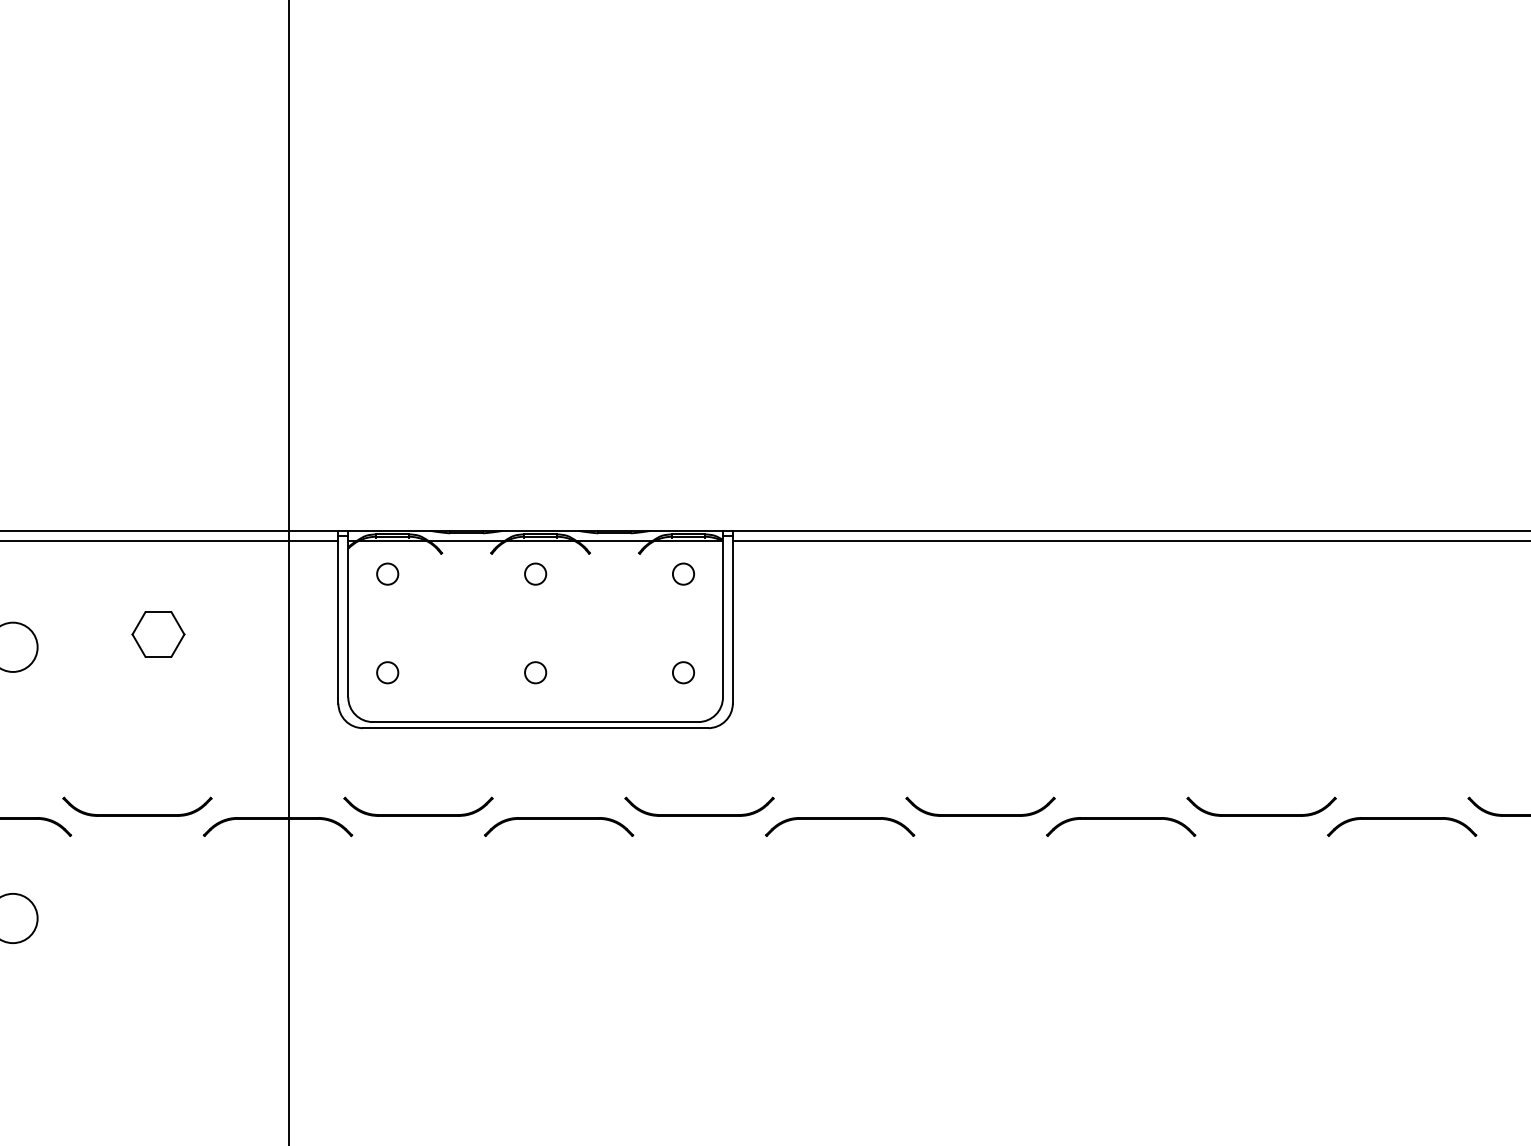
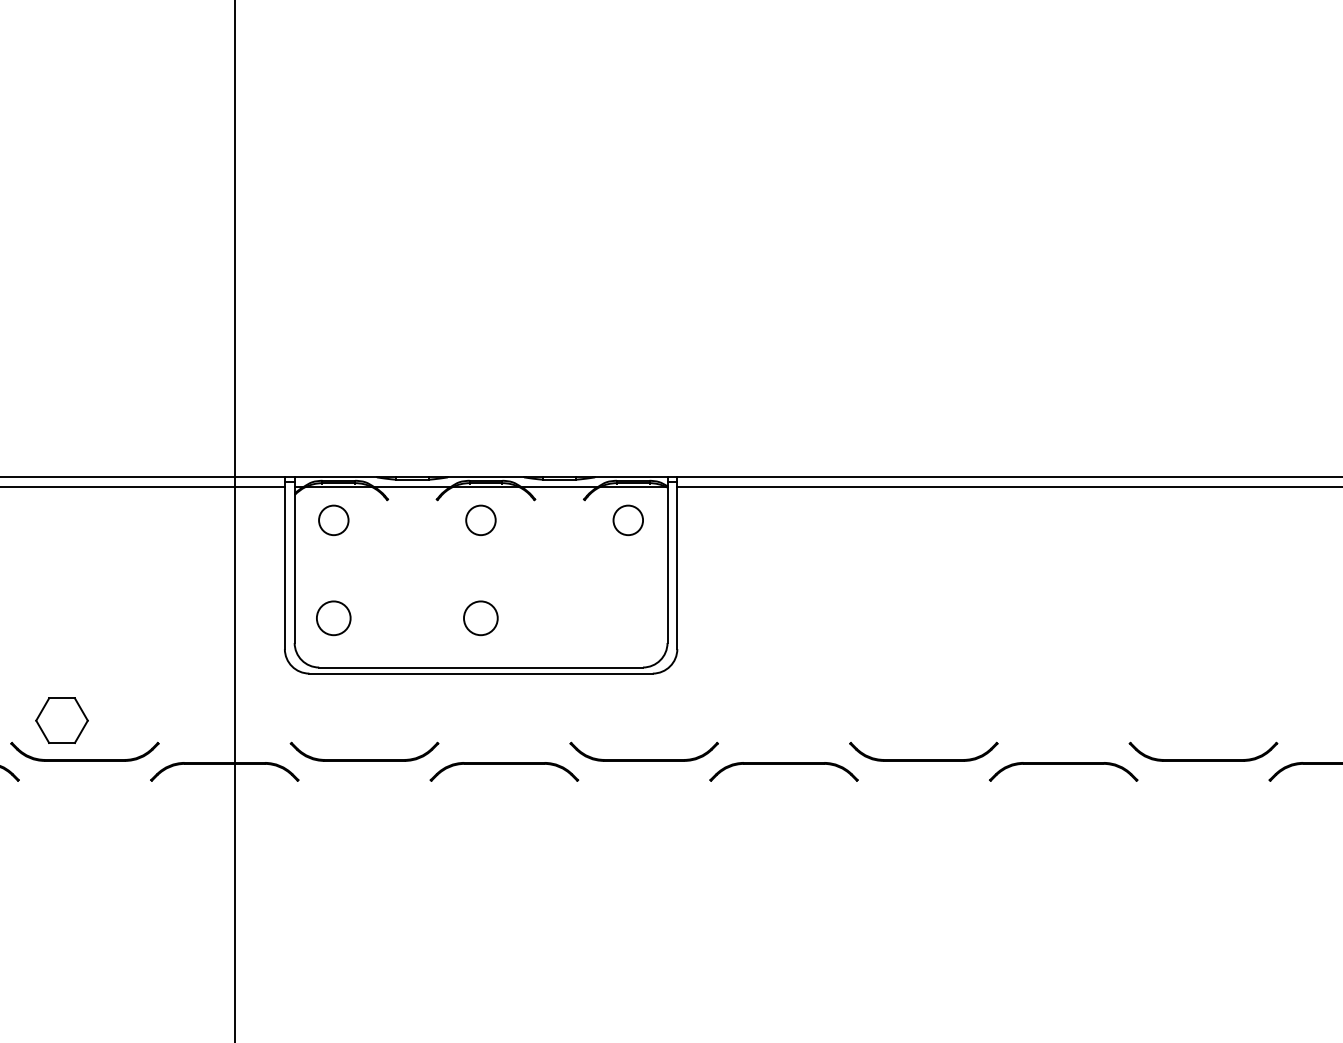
circle: (387, 573) -> (333, 519), size x1.4
circle: (535, 573) -> (480, 519), size x1.4
circle: (683, 573) -> (628, 519), size x1.4
part: (158, 634) -> (62, 720), moved
circle: (387, 672) -> (333, 618), size x1.6
circle: (535, 672) -> (480, 618), size x1.6
circle: (683, 672) -> (628, 618), removed

